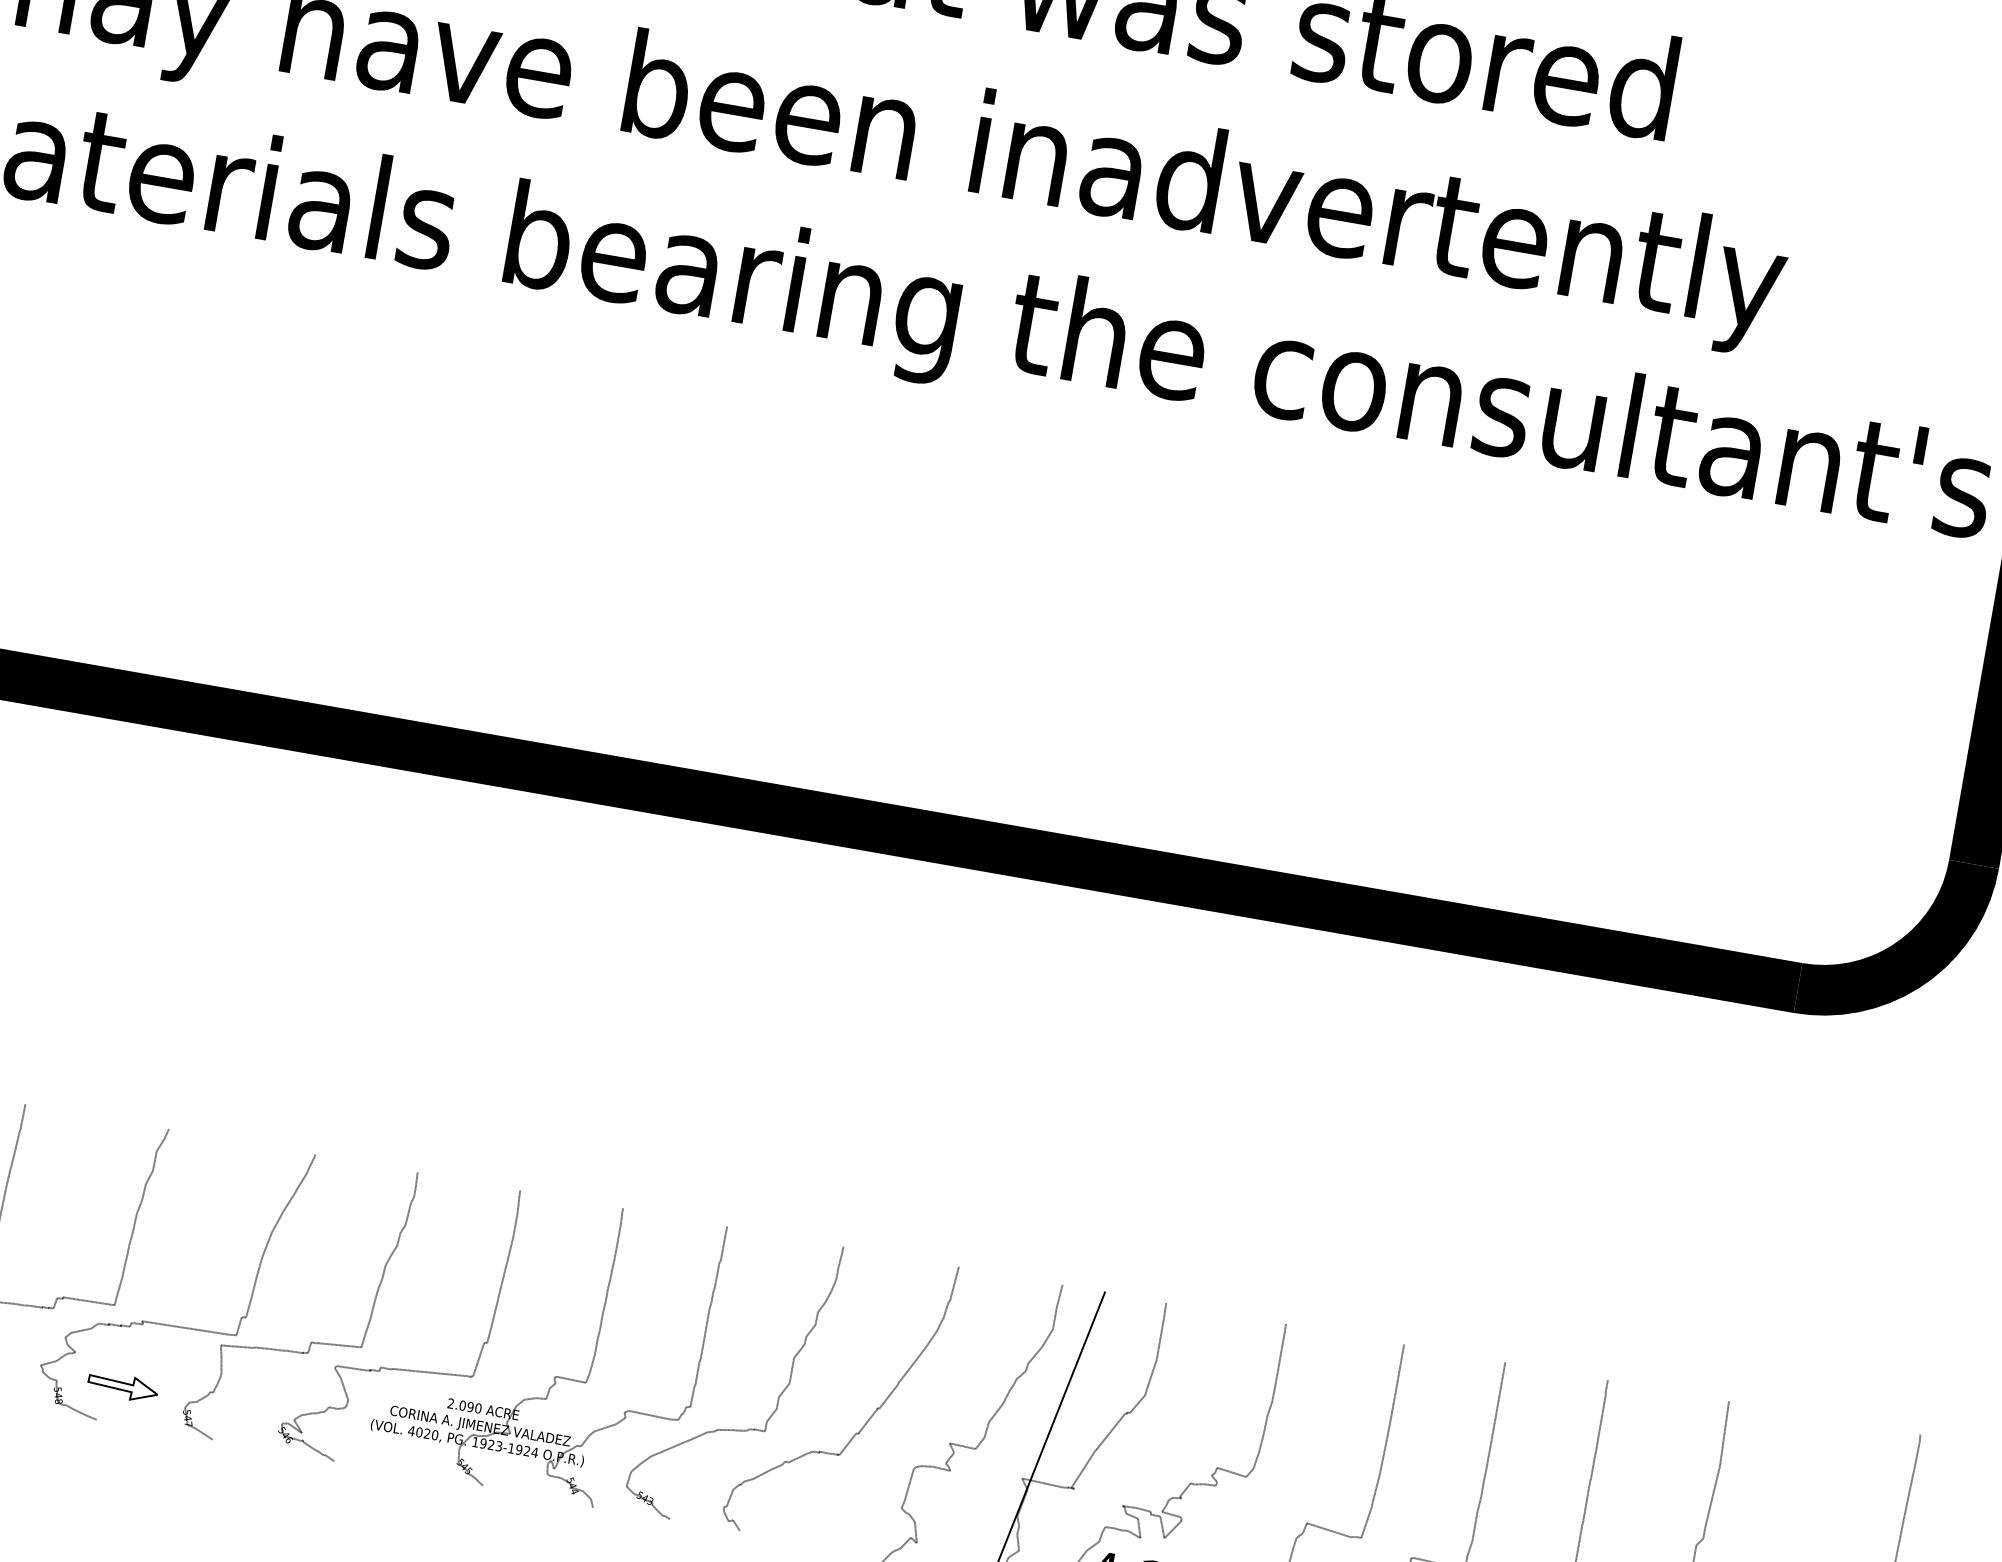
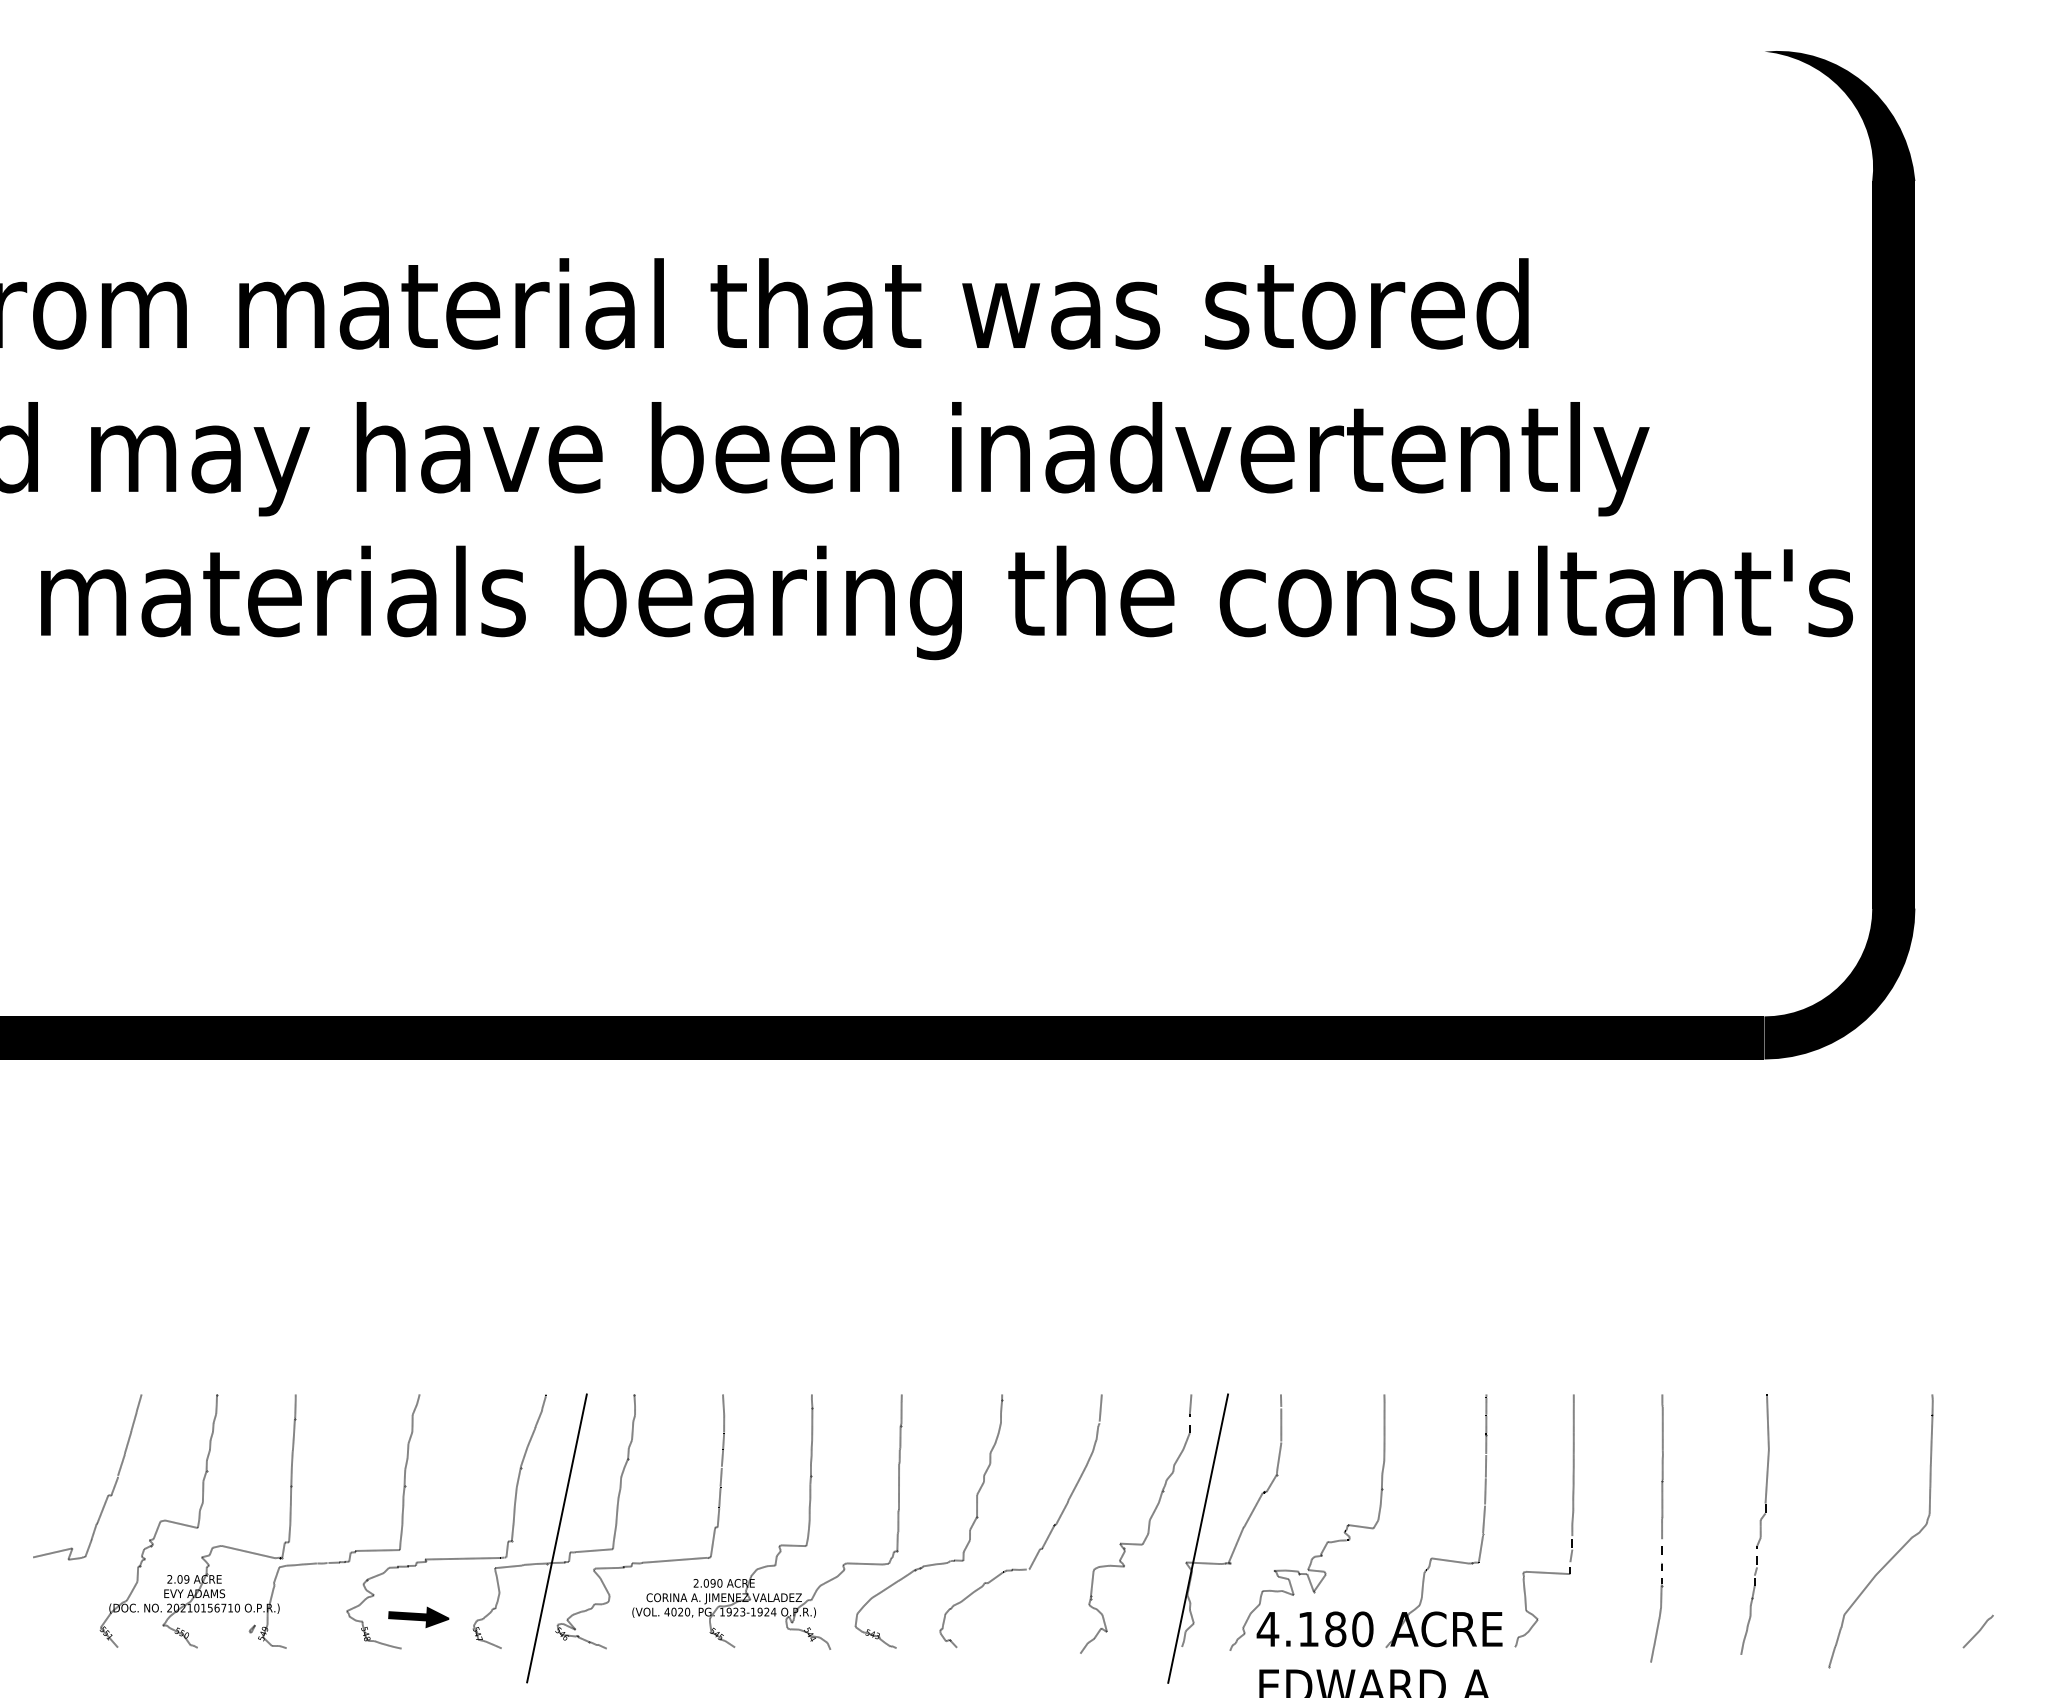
line: (298, 1323) -> (556, 1538), added
fill: (123, 1387) -> (419, 1617), added

